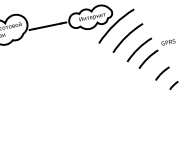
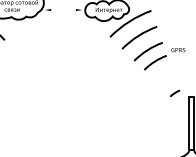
line: (48, 26) -> (63, 10), removed
line: (161, 73) -> (165, 79), removed

